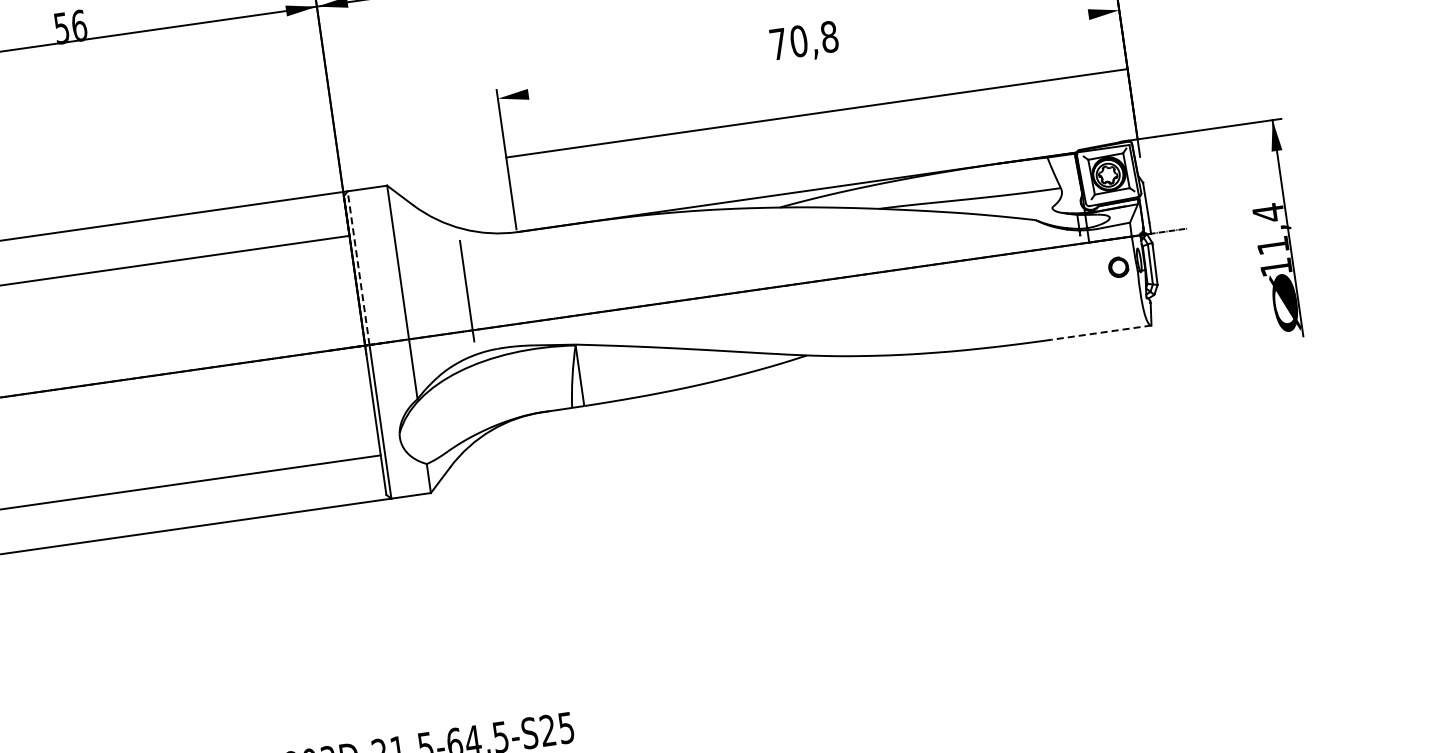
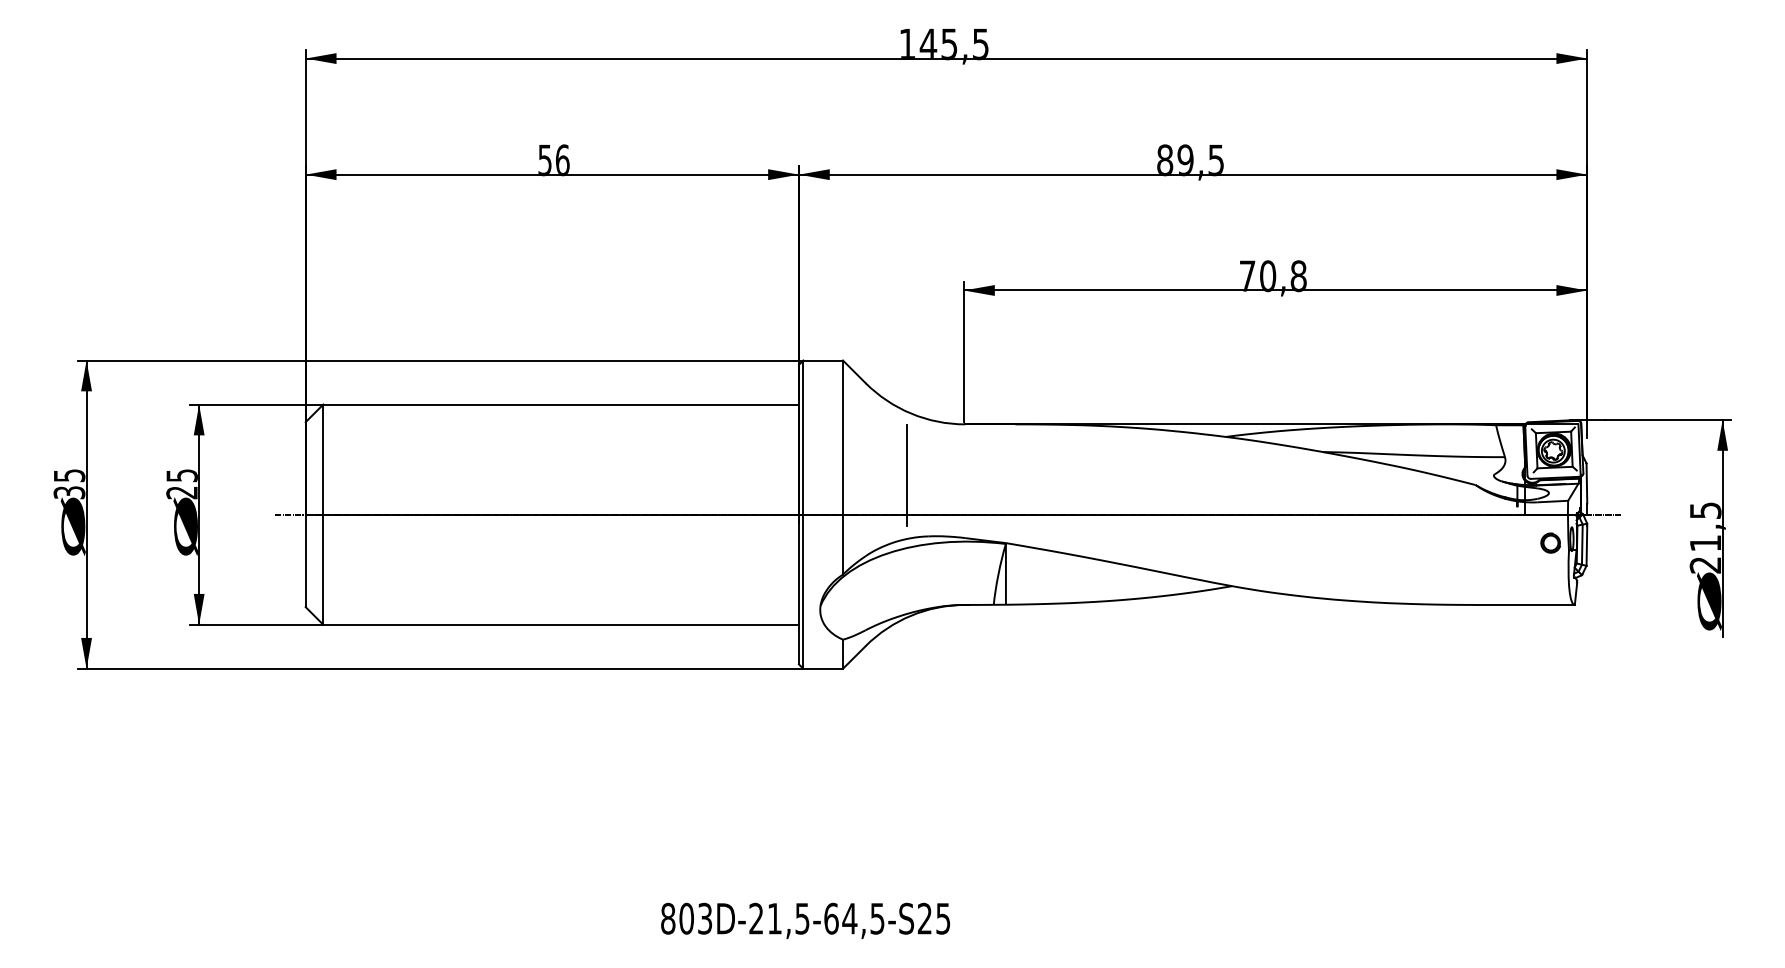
line: (816, 113) -> (1275, 290), moved
text: (1272, 239) -> (1705, 537), 11,4 -> 21,5
line: (358, 268) -> (803, 437), dashed -> solid
line: (1101, 332) -> (1524, 604), dashed -> solid

